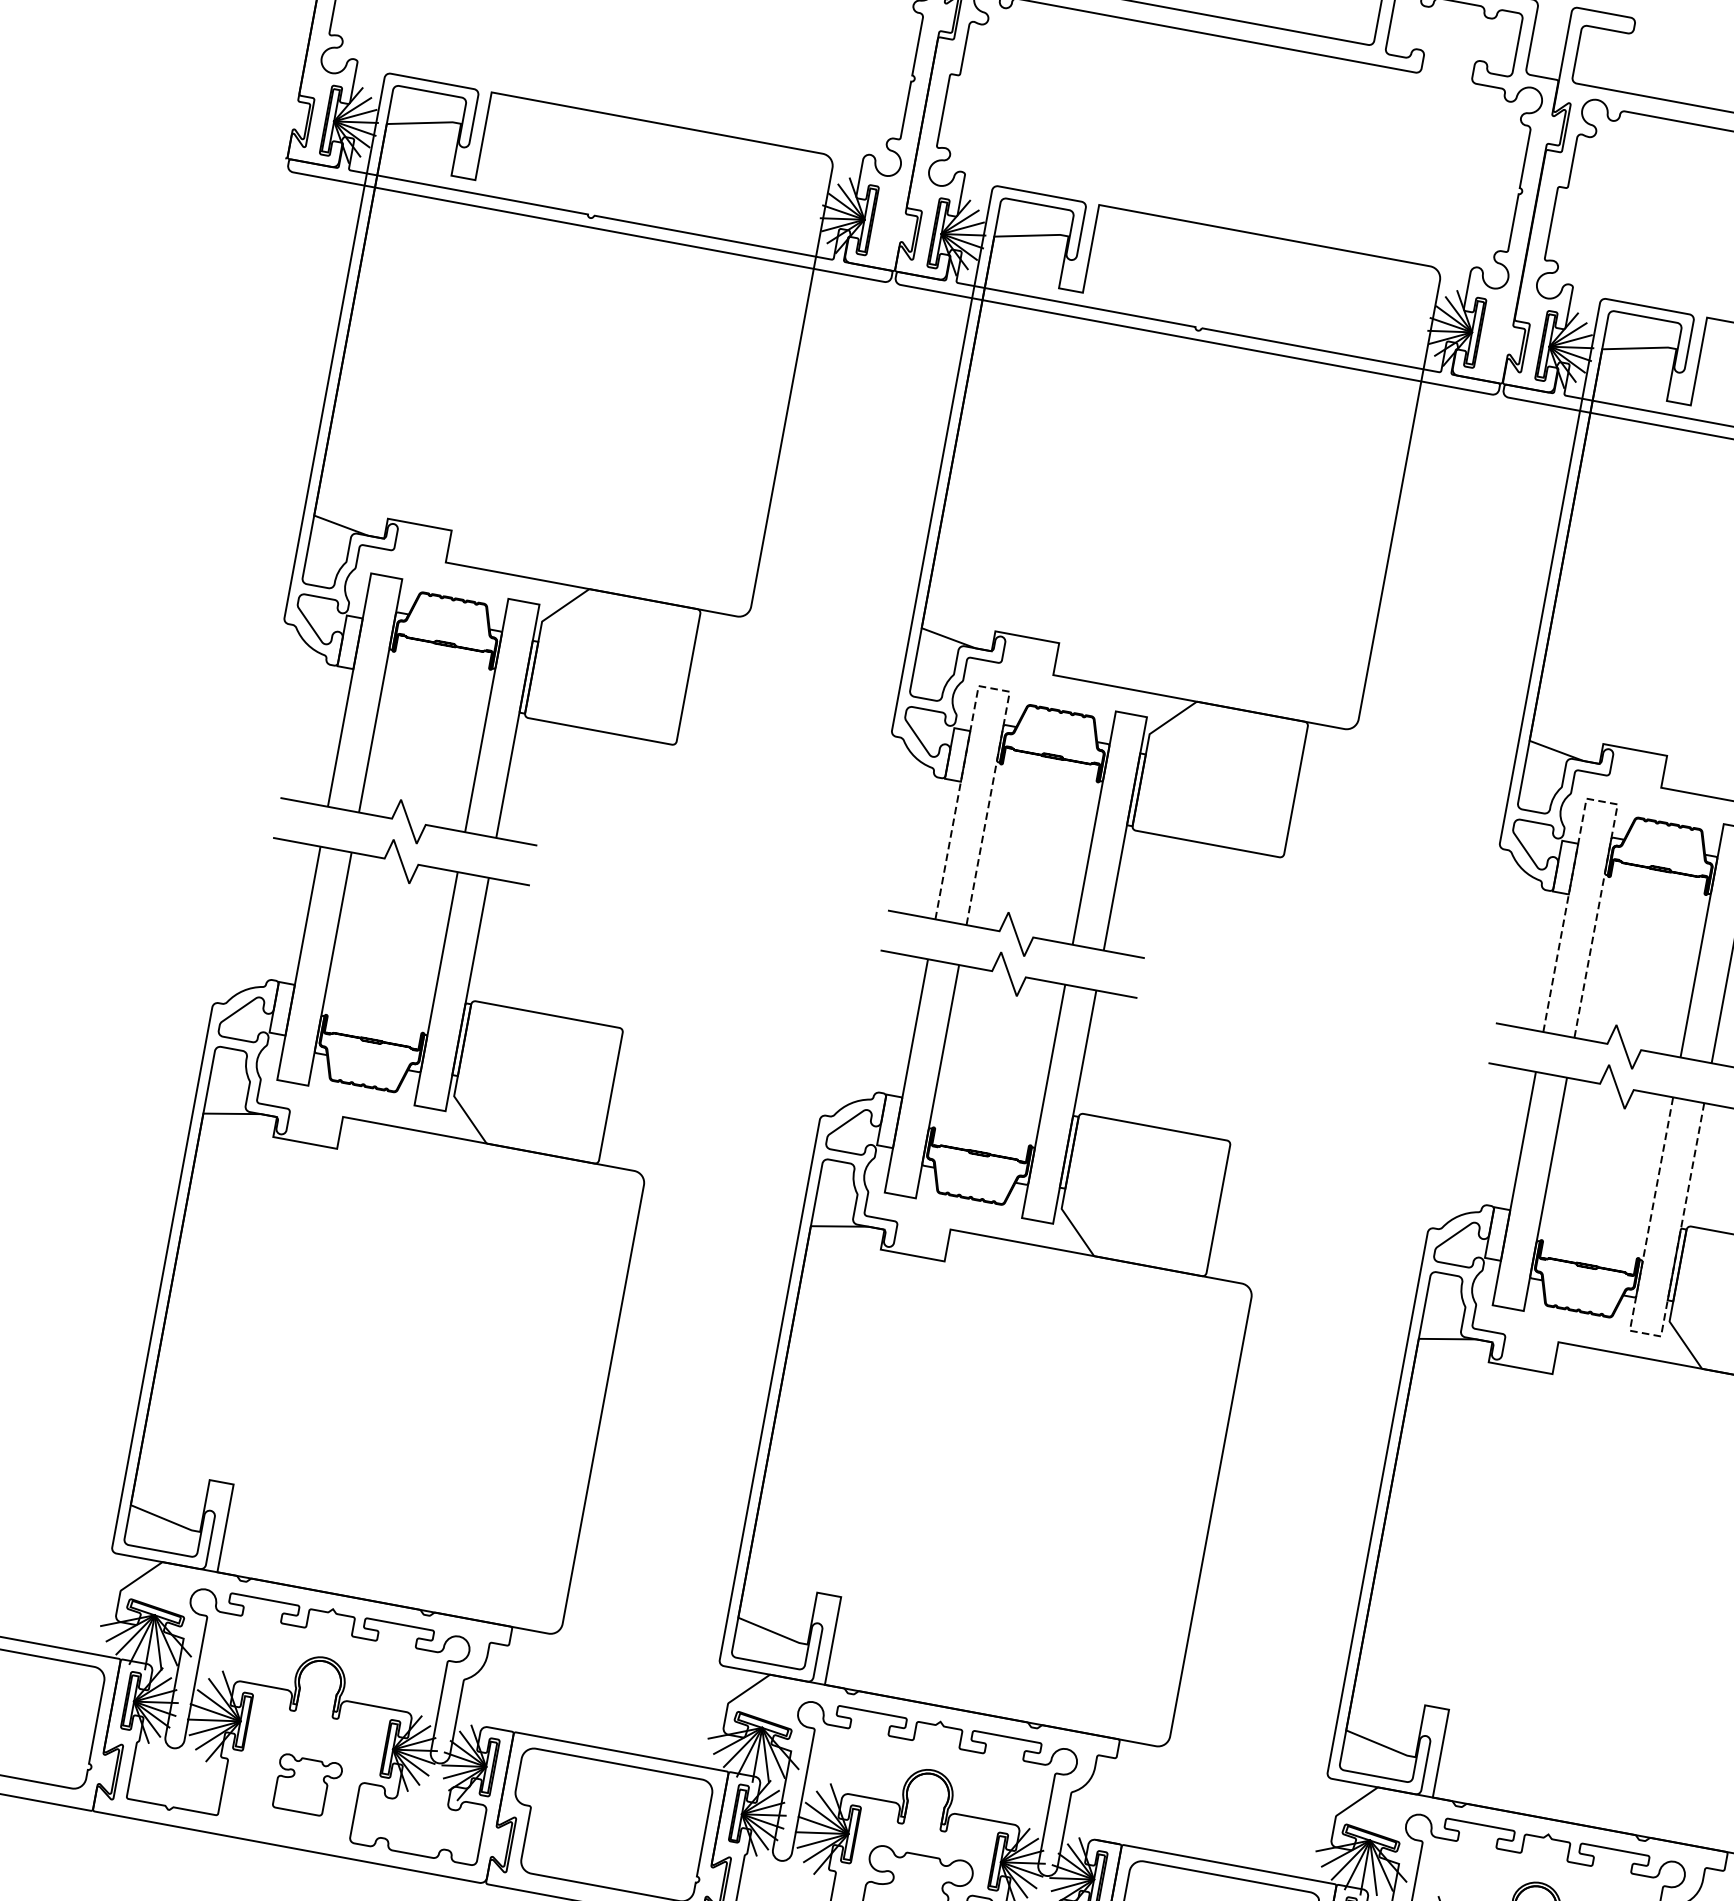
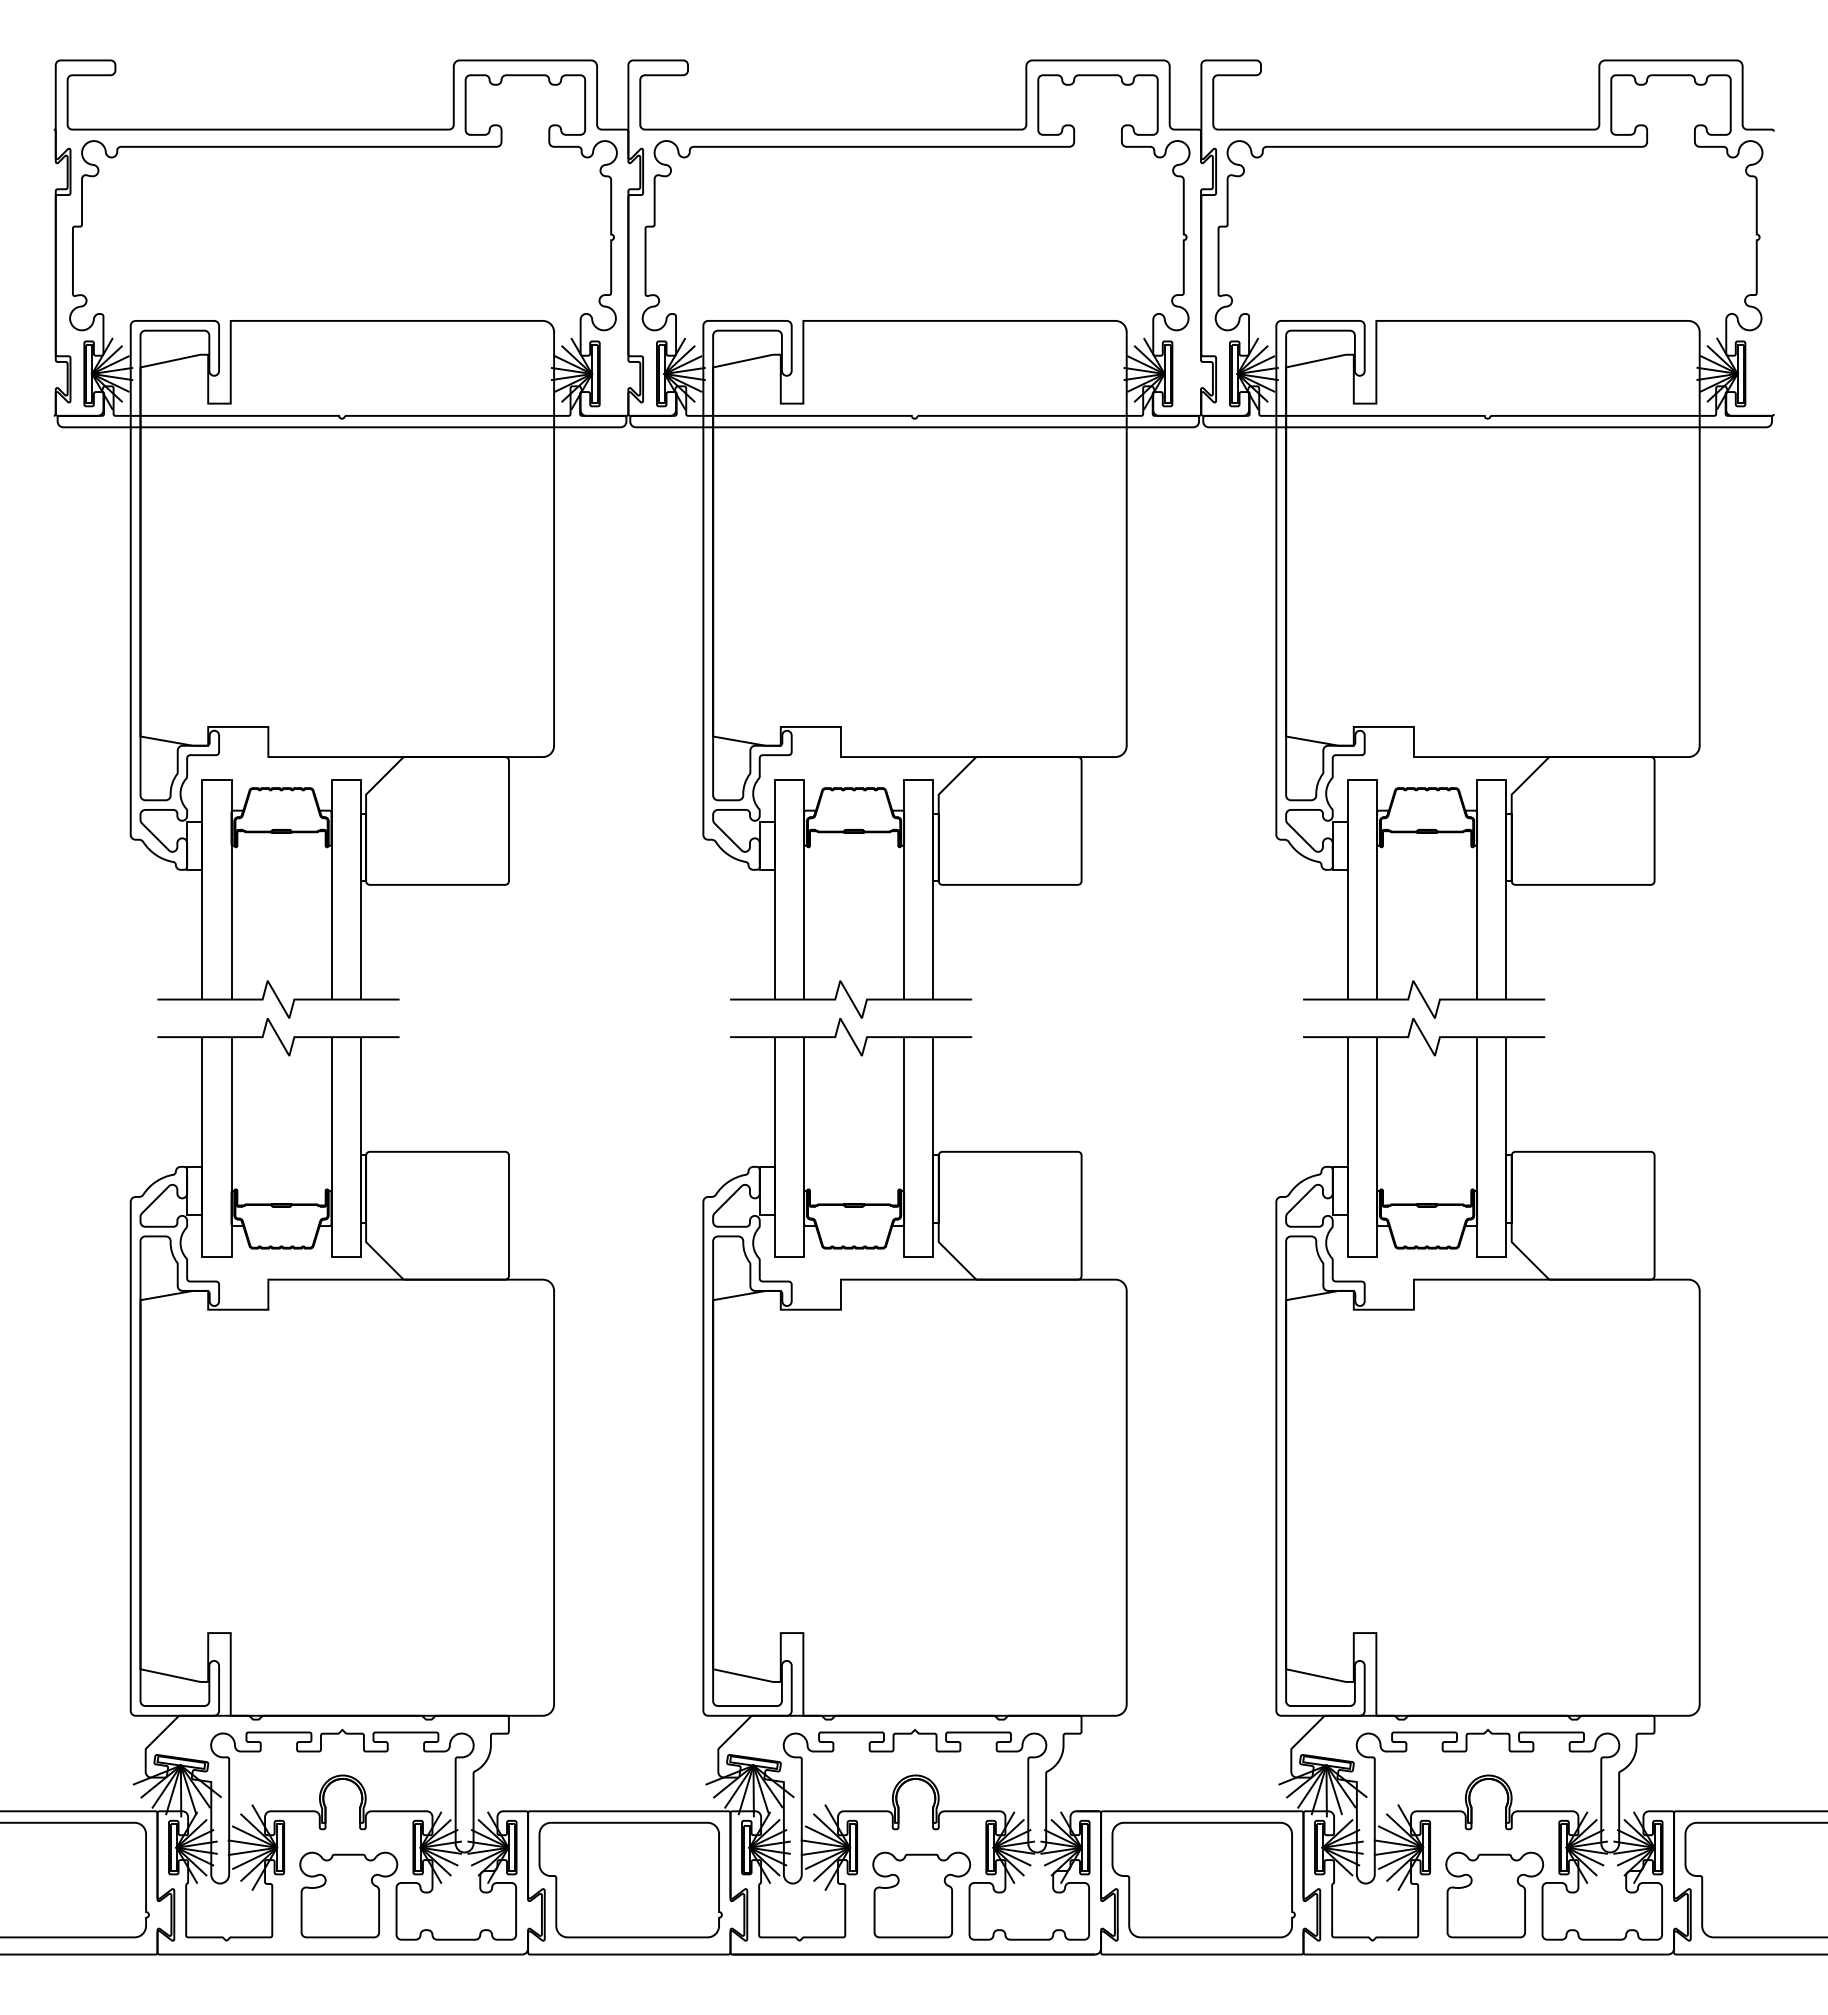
line: (994, 688) -> (789, 779), dashed -> solid
line: (1602, 801) -> (1362, 779), dashed -> solid
line: (1645, 1333) -> (1491, 1257), dashed -> solid
part: (307, 1785) -> (348, 1894), size x1.67

